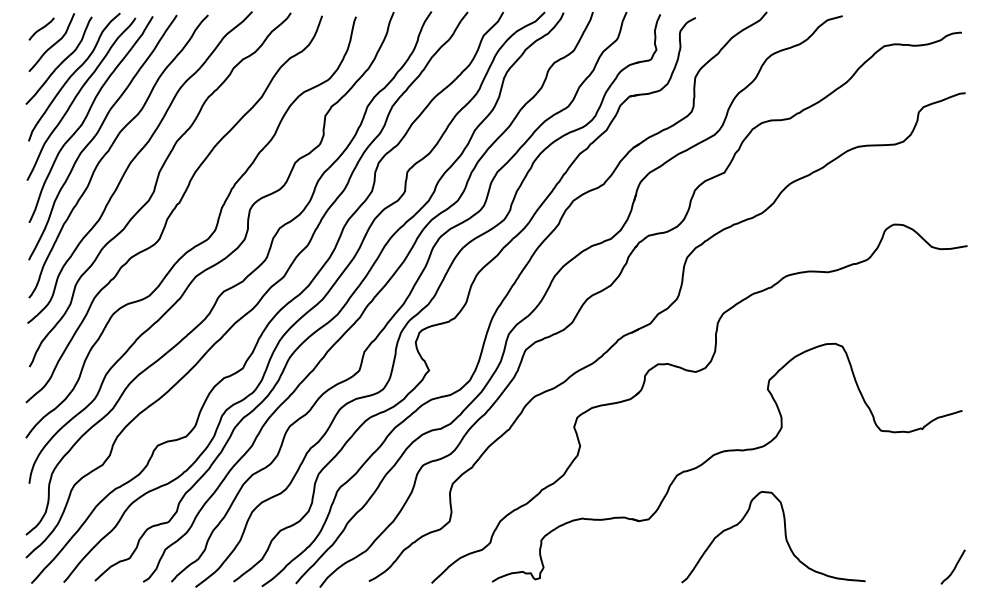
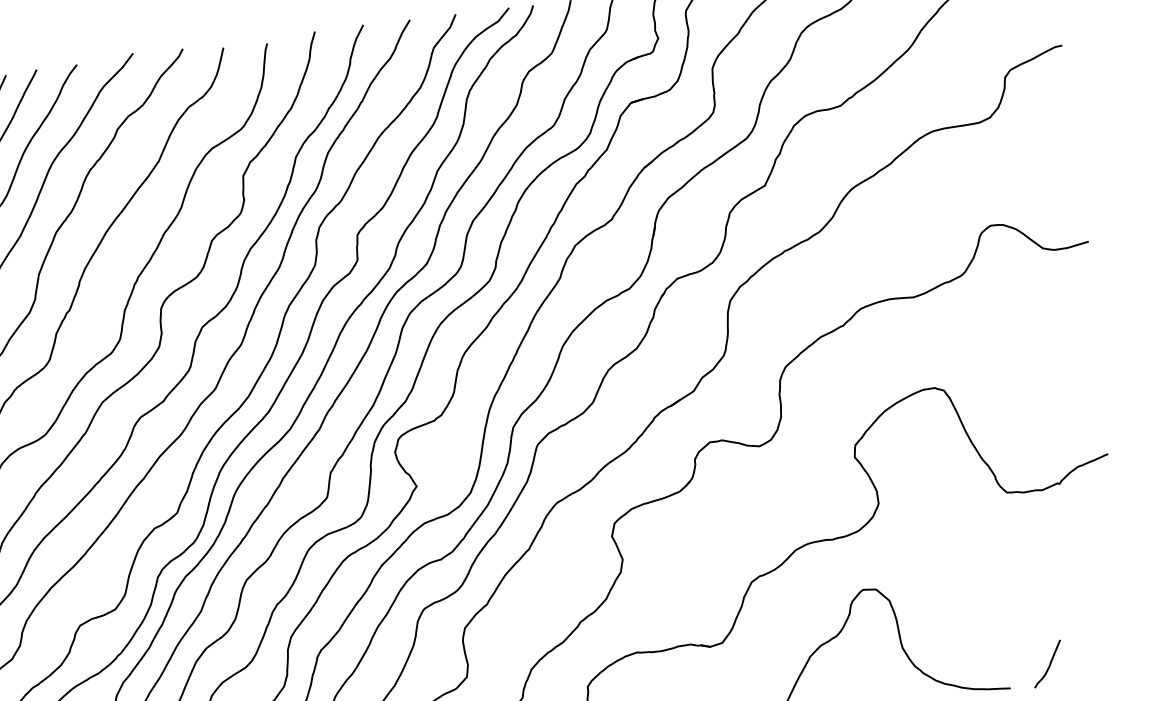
curve: (954, 566) -> (1049, 663), moved

